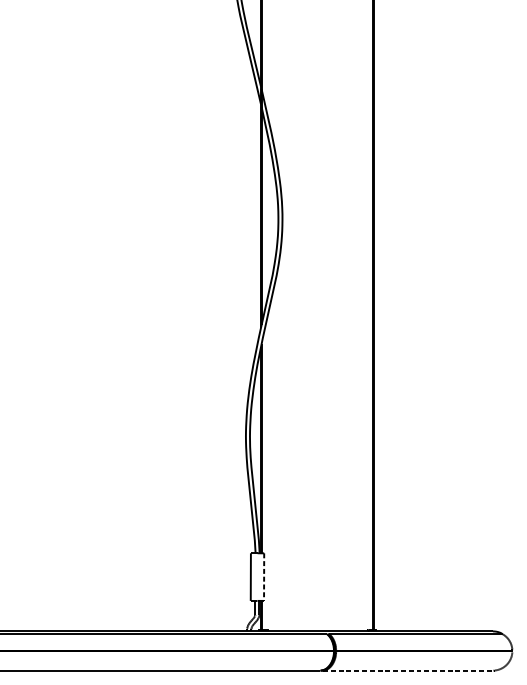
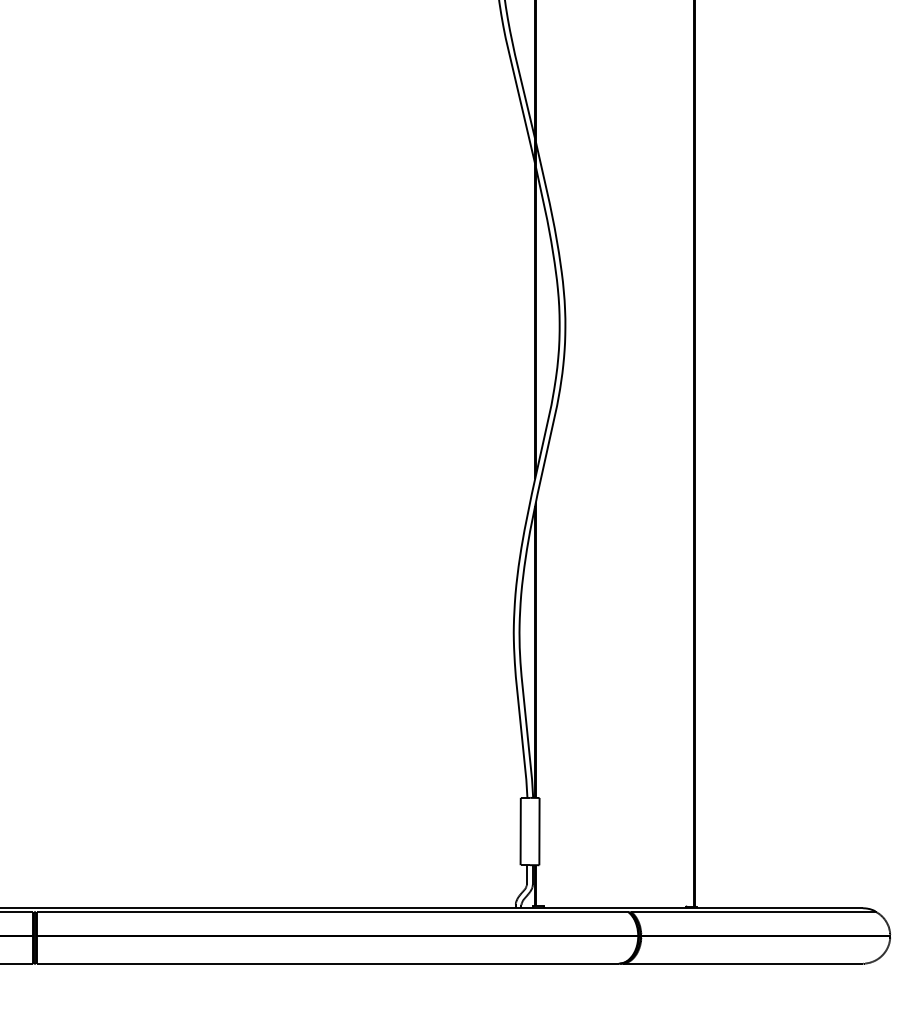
line: (264, 577) -> (539, 831), dashed -> solid
line: (407, 670) -> (742, 963), dashed -> solid

